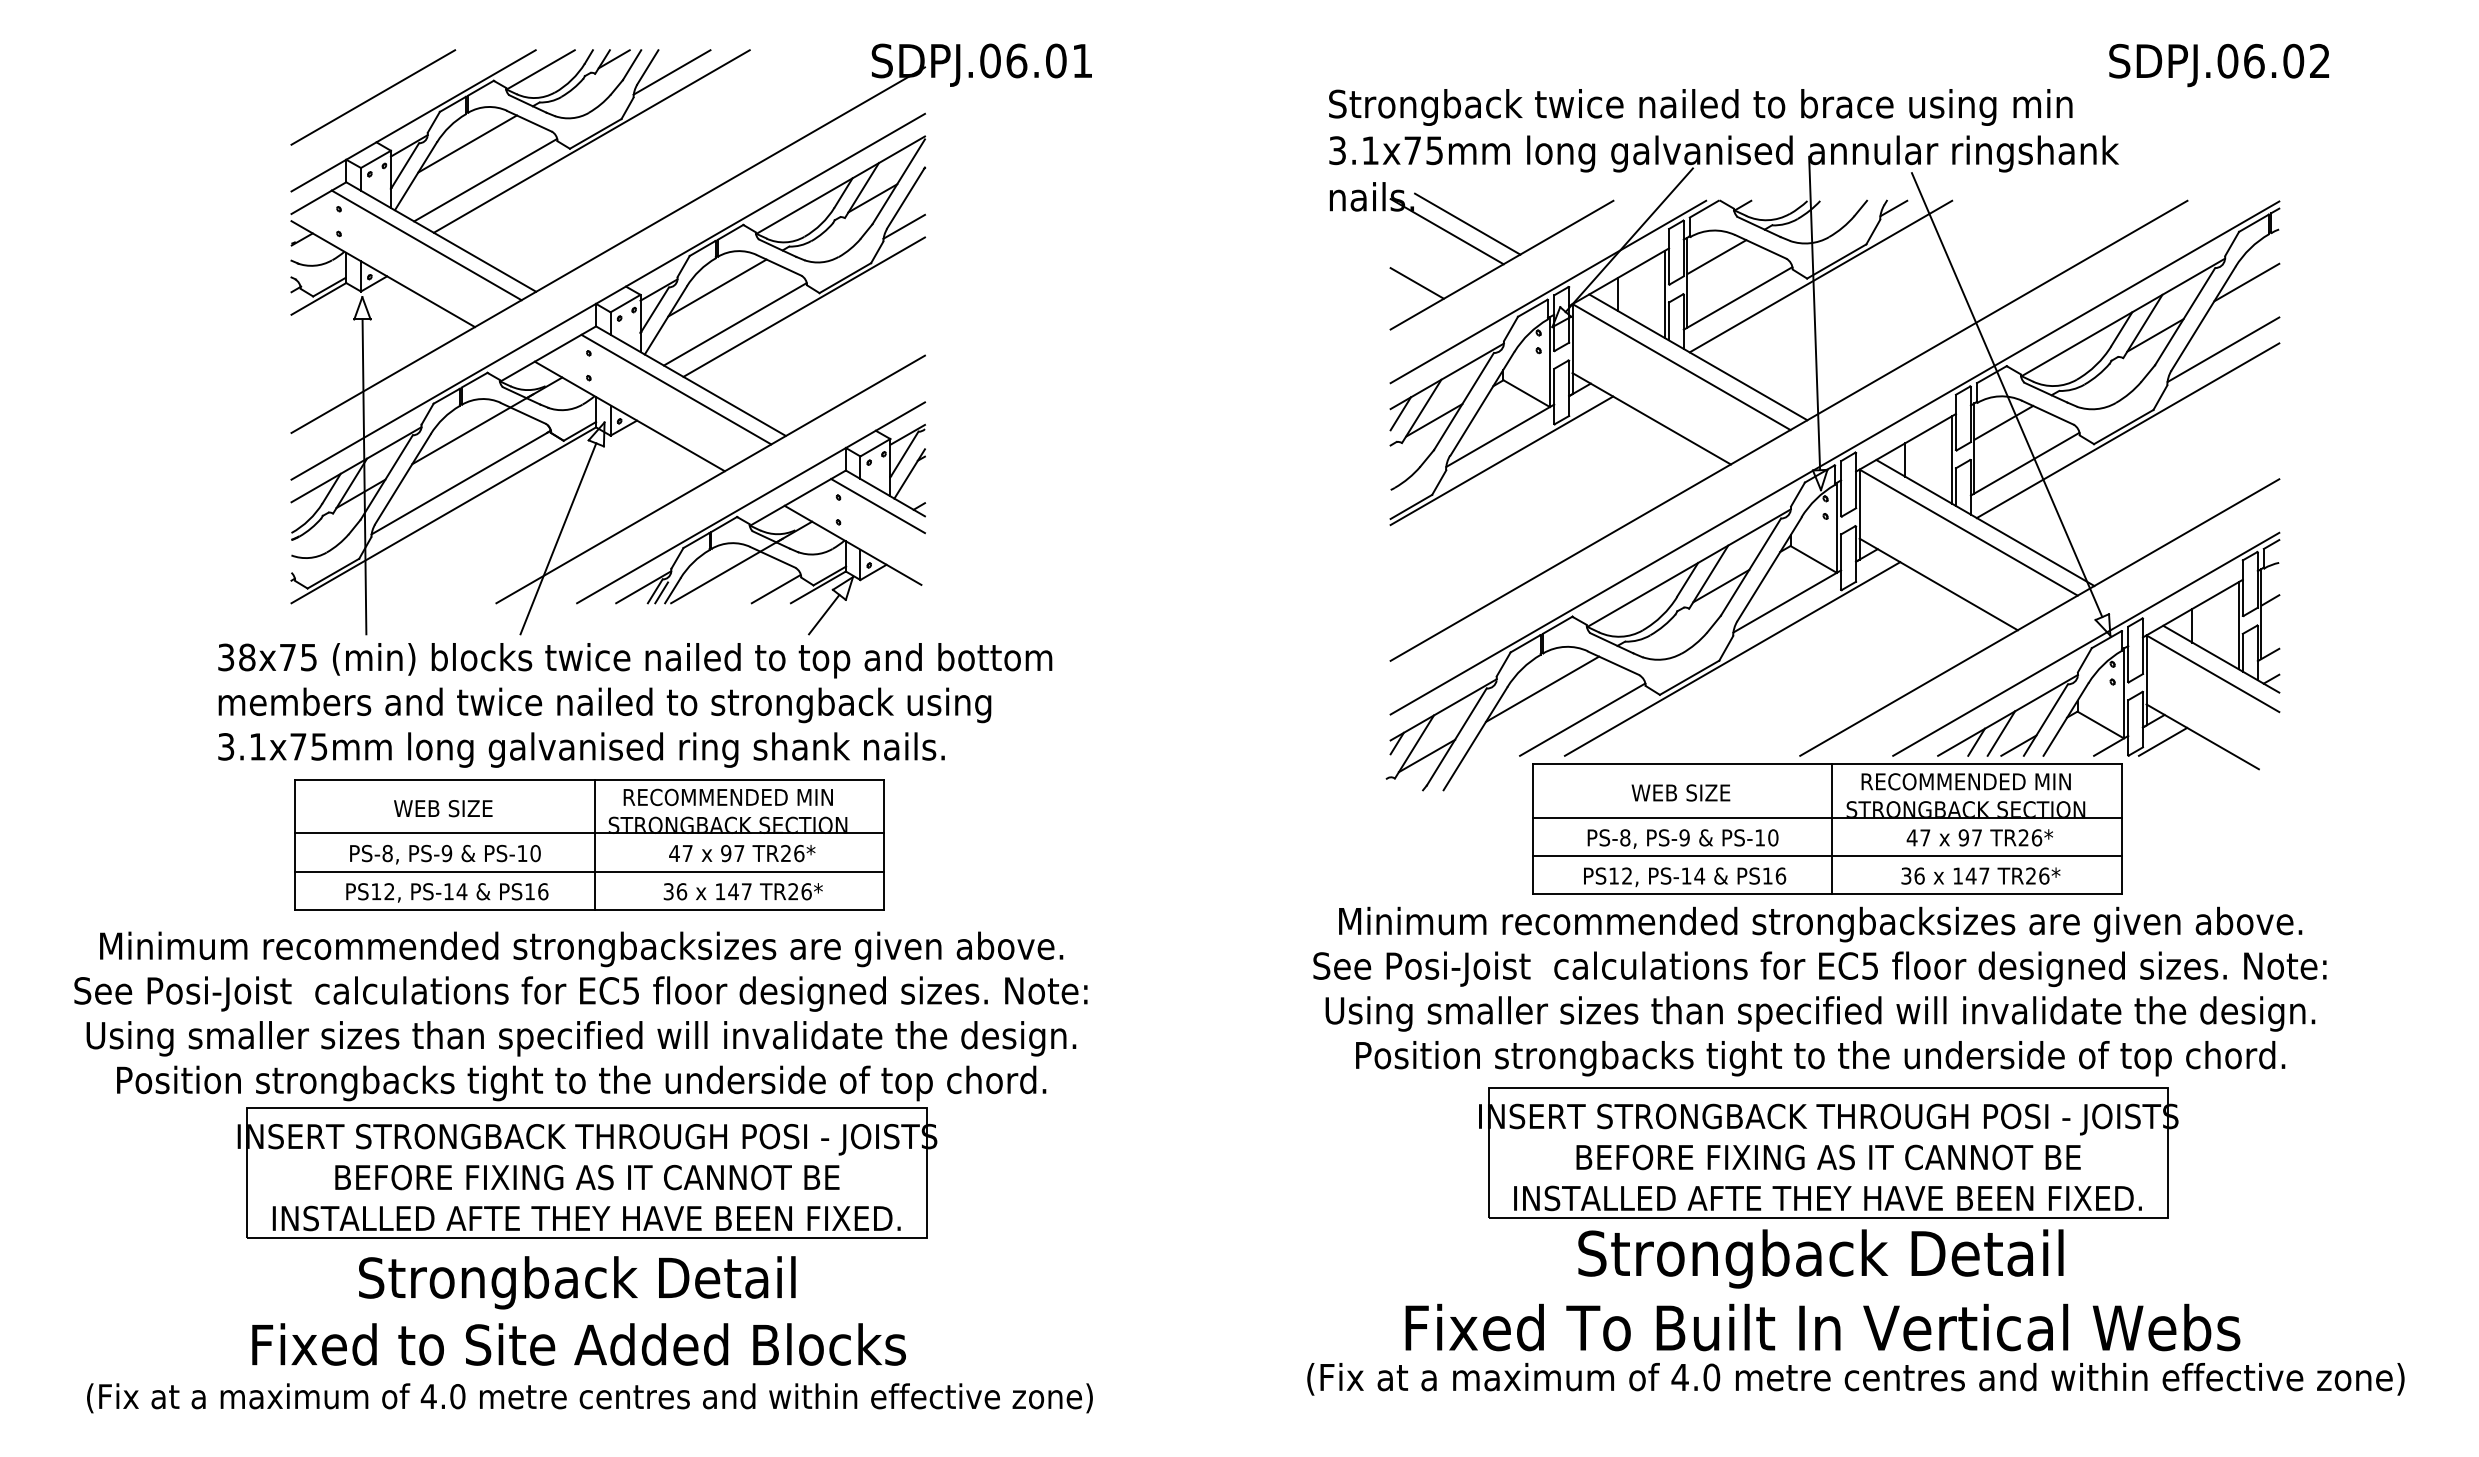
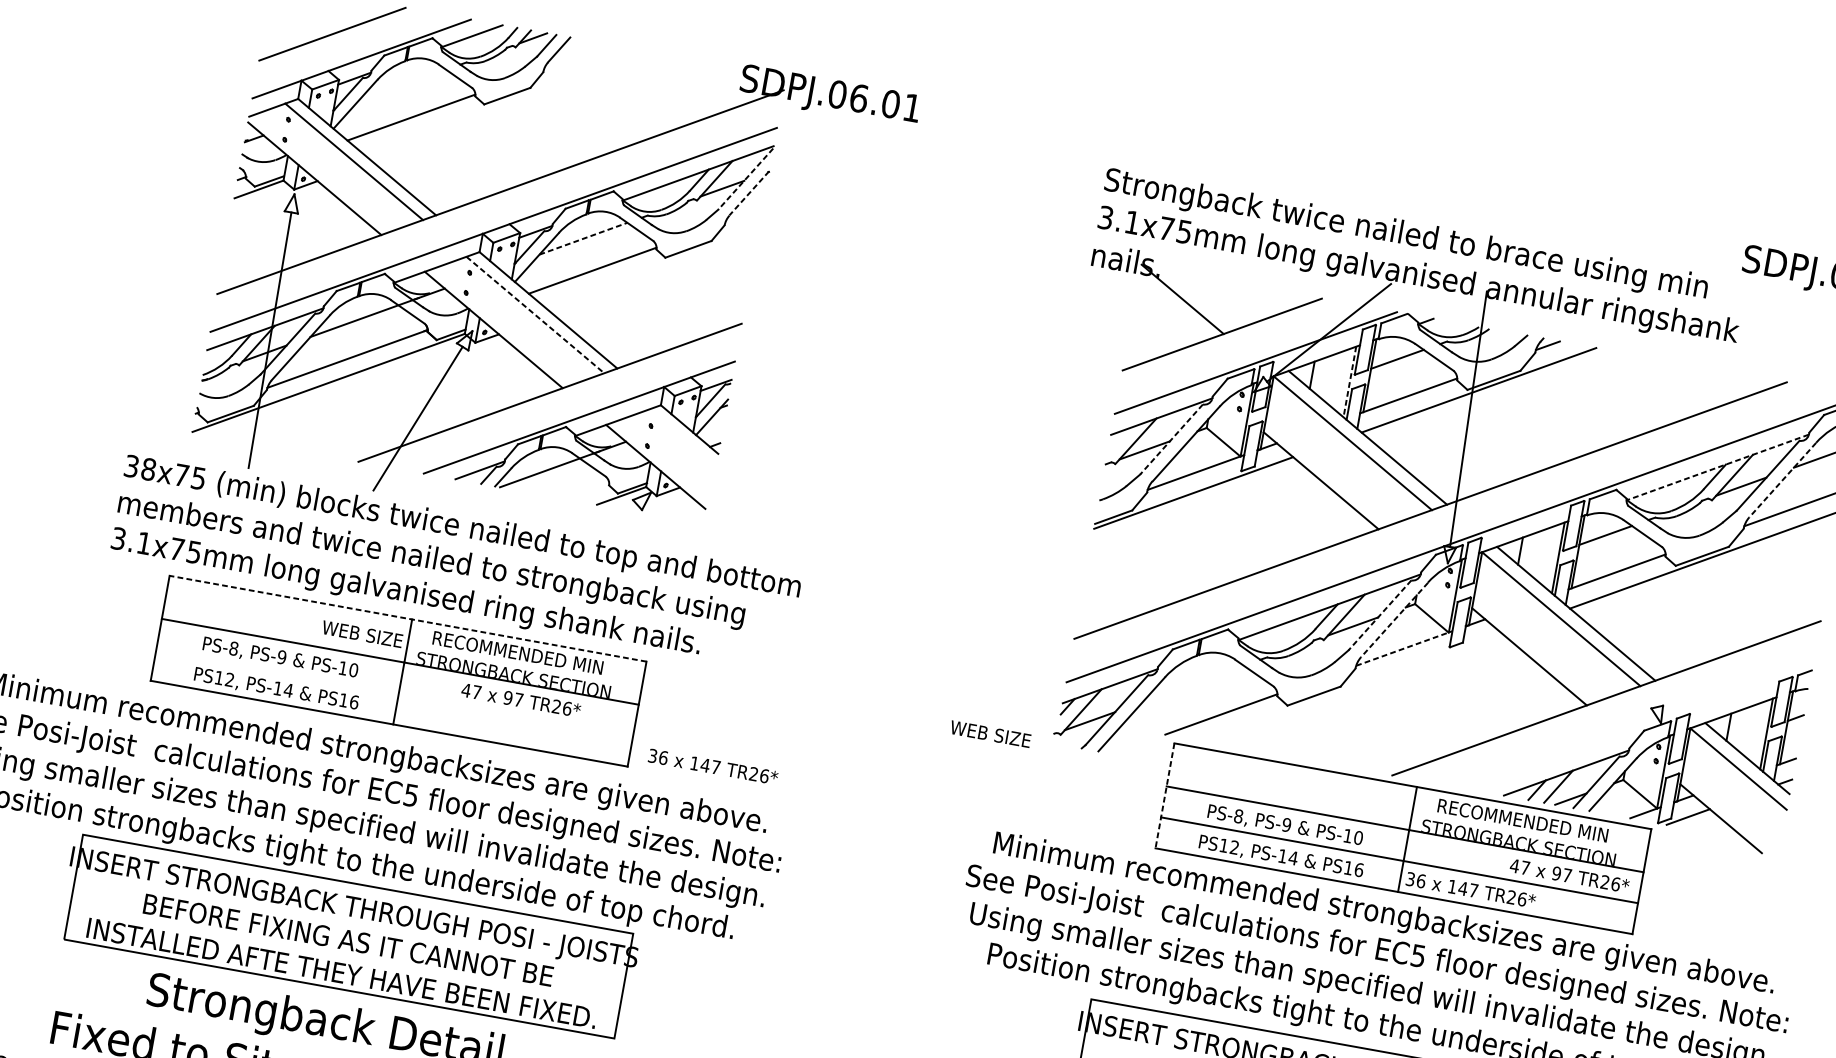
line: (671, 72) -> (577, 57), removed
line: (591, 141) -> (502, 101), removed
line: (467, 143) -> (402, 85), removed
line: (898, 181) -> (745, 178), solid -> dashed
line: (905, 198) -> (748, 193), solid -> dashed
line: (1467, 223) -> (1200, 295), removed
line: (903, 226) -> (743, 215), removed
line: (1416, 283) -> (1150, 336), removed
line: (717, 288) -> (583, 239), solid -> dashed
line: (1664, 294) -> (1349, 381), solid -> dashed
line: (803, 306) -> (650, 266), removed
line: (2123, 317) -> (1718, 467), solid -> dashed
line: (2203, 318) -> (1782, 479), solid -> dashed
line: (676, 389) -> (535, 314), solid -> dashed
line: (2006, 395) -> (1611, 513), removed
line: (1463, 402) -> (1171, 440), solid -> dashed
line: (1400, 413) -> (1118, 439), removed
line: (877, 506) -> (681, 439), removed
line: (1750, 567) -> (1379, 615), solid -> dashed
line: (1769, 569) -> (1394, 620), solid -> dashed
line: (775, 589) -> (586, 491), removed
line: (661, 592) -> (493, 477), removed
line: (1787, 601) -> (1404, 648), solid -> dashed
line: (824, 614) -> (622, 518), removed
line: (2086, 643) -> (1640, 726), removed
line: (1732, 658) -> (1351, 686), removed
line: (1542, 688) -> (1193, 683), removed
line: (588, 780) -> (407, 618), solid -> dashed
text: (1680, 792) -> (990, 733), moved
text: (443, 808) -> (362, 634), moved
line: (1532, 829) -> (1164, 796), solid -> dashed
text: (1979, 837) -> (1569, 875), moved
line: (589, 871) -> (394, 692), removed
text: (1980, 875) -> (1470, 889), moved
text: (742, 891) -> (712, 766), moved

